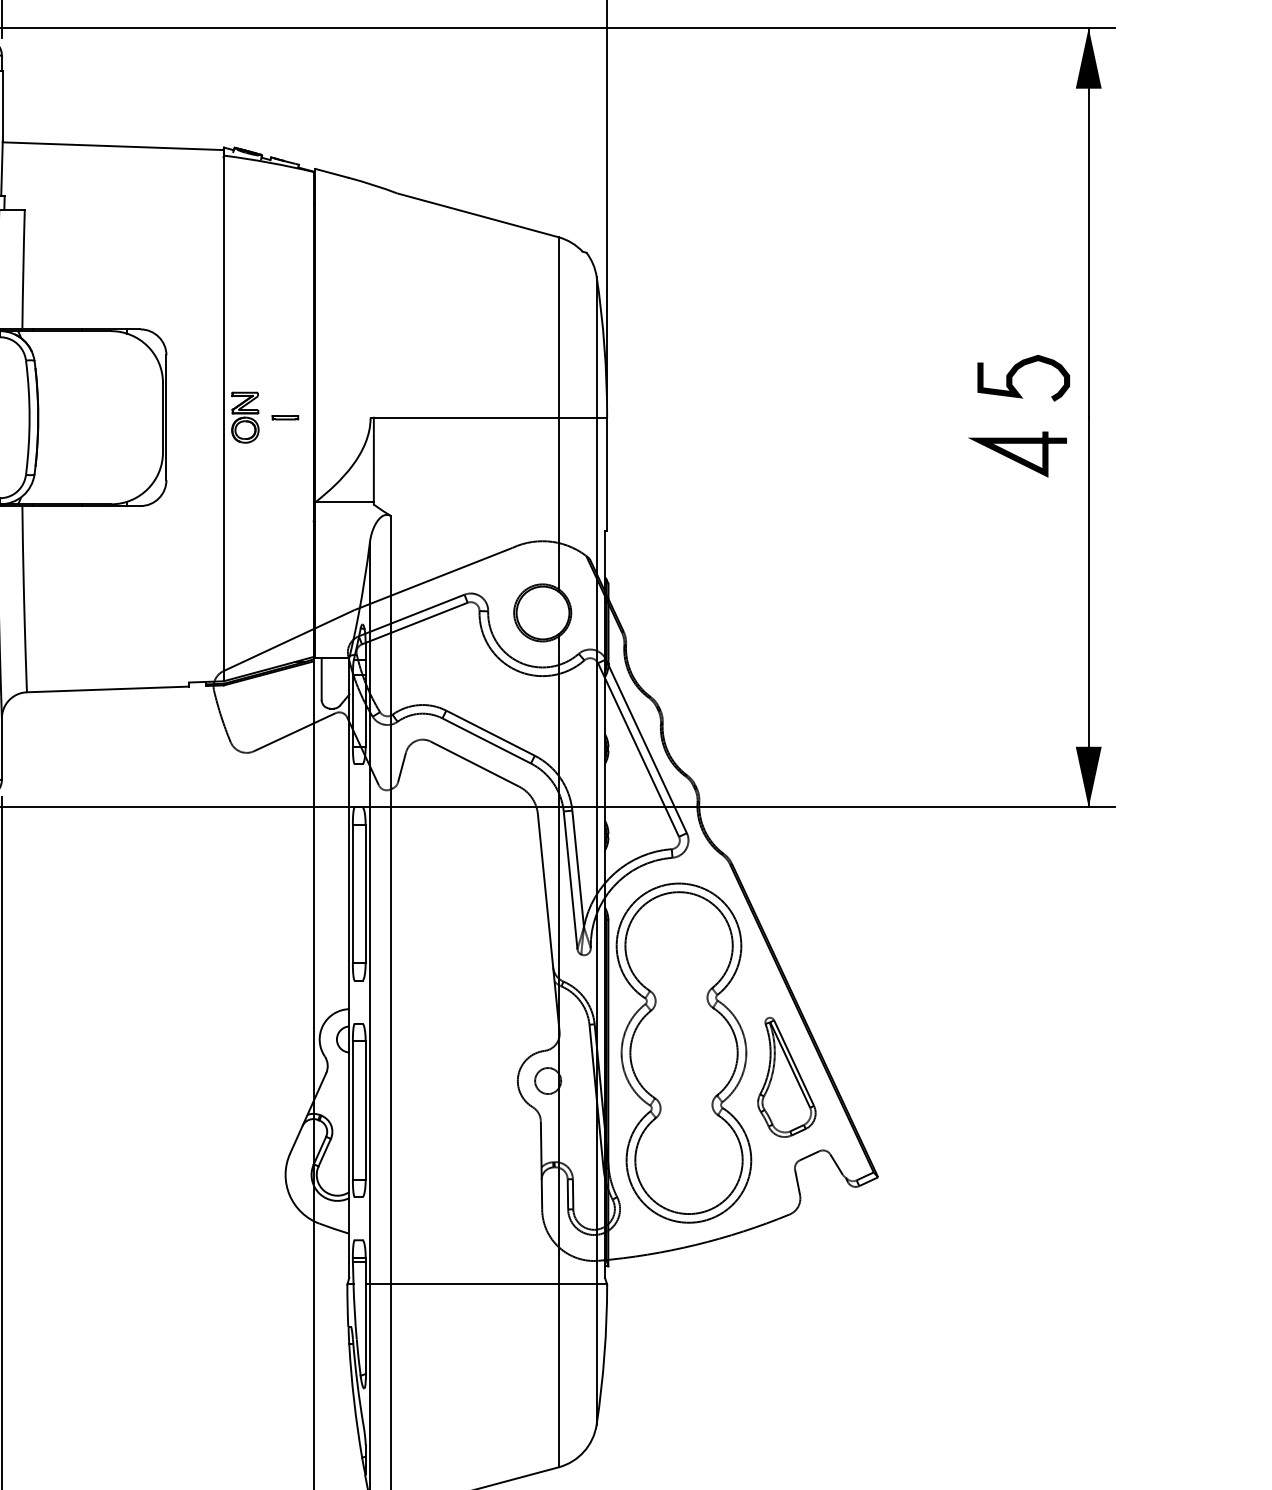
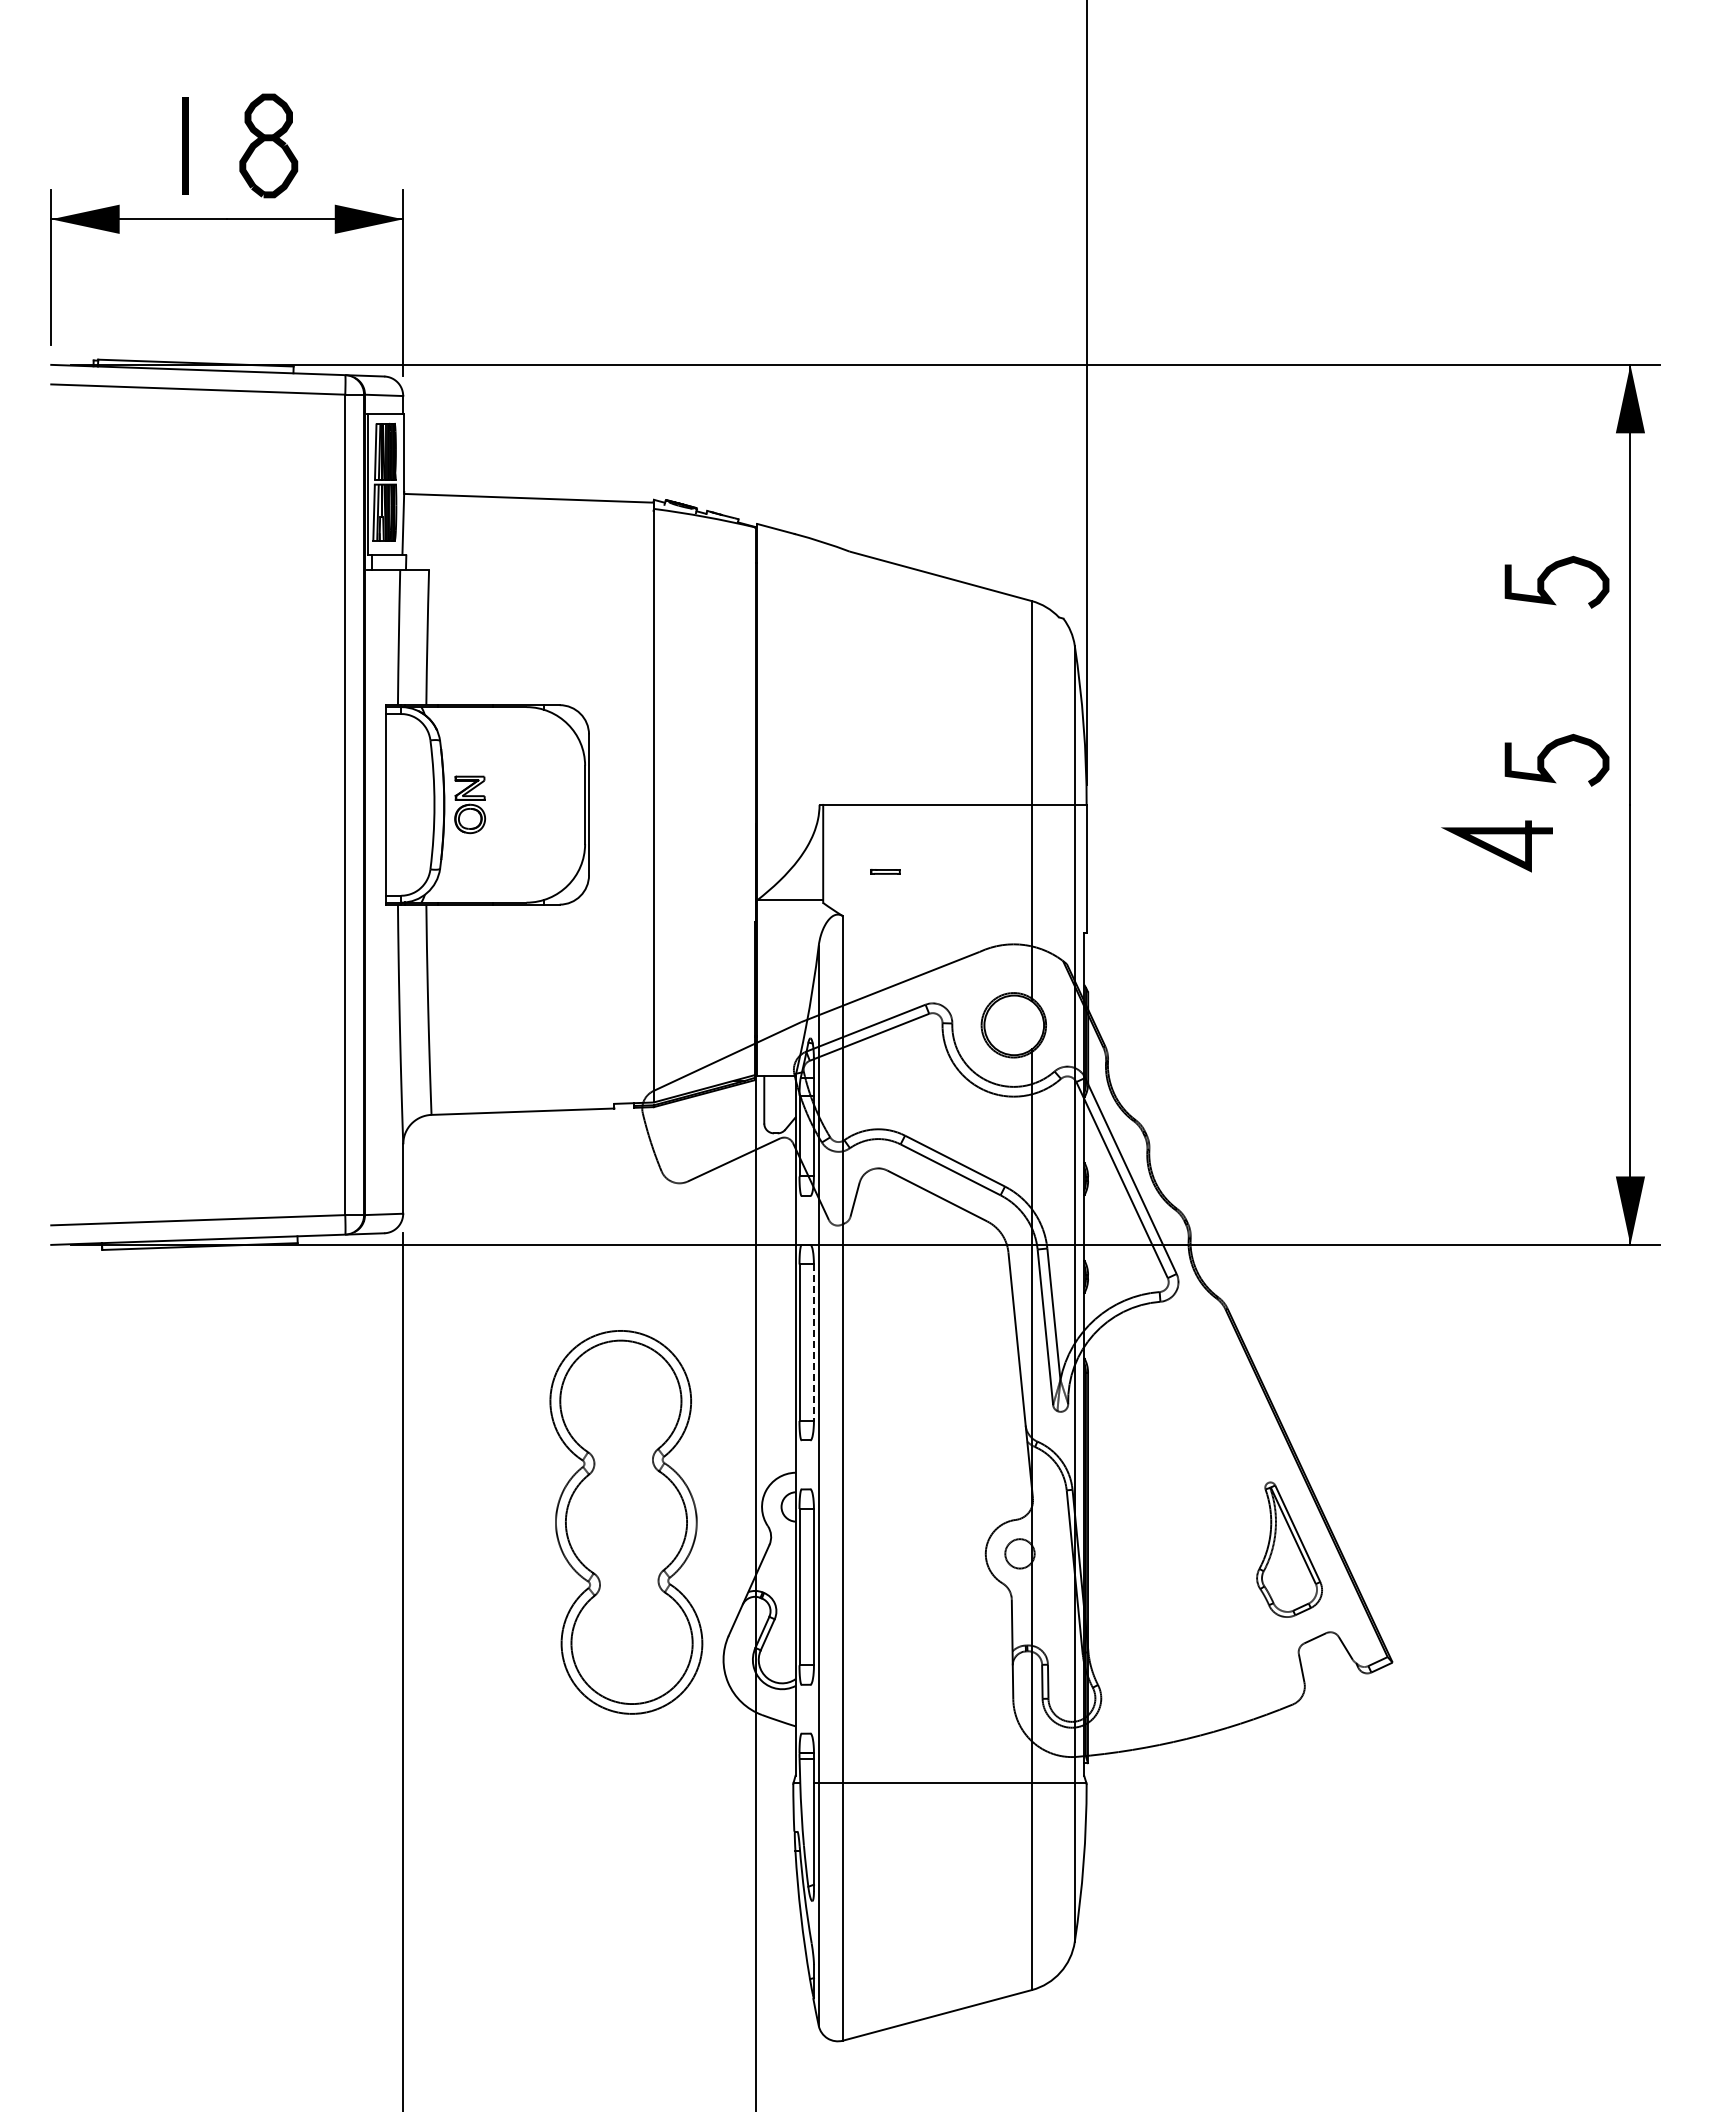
curve: (1015, 216) -> (1547, 577), added
part: (245, 417) -> (470, 804), moved
part: (285, 417) -> (885, 871), moved
line: (1017, 455) -> (1496, 847), moved
line: (365, 894) -> (813, 1343), solid -> dashed
part: (684, 1053) -> (626, 1522), moved

